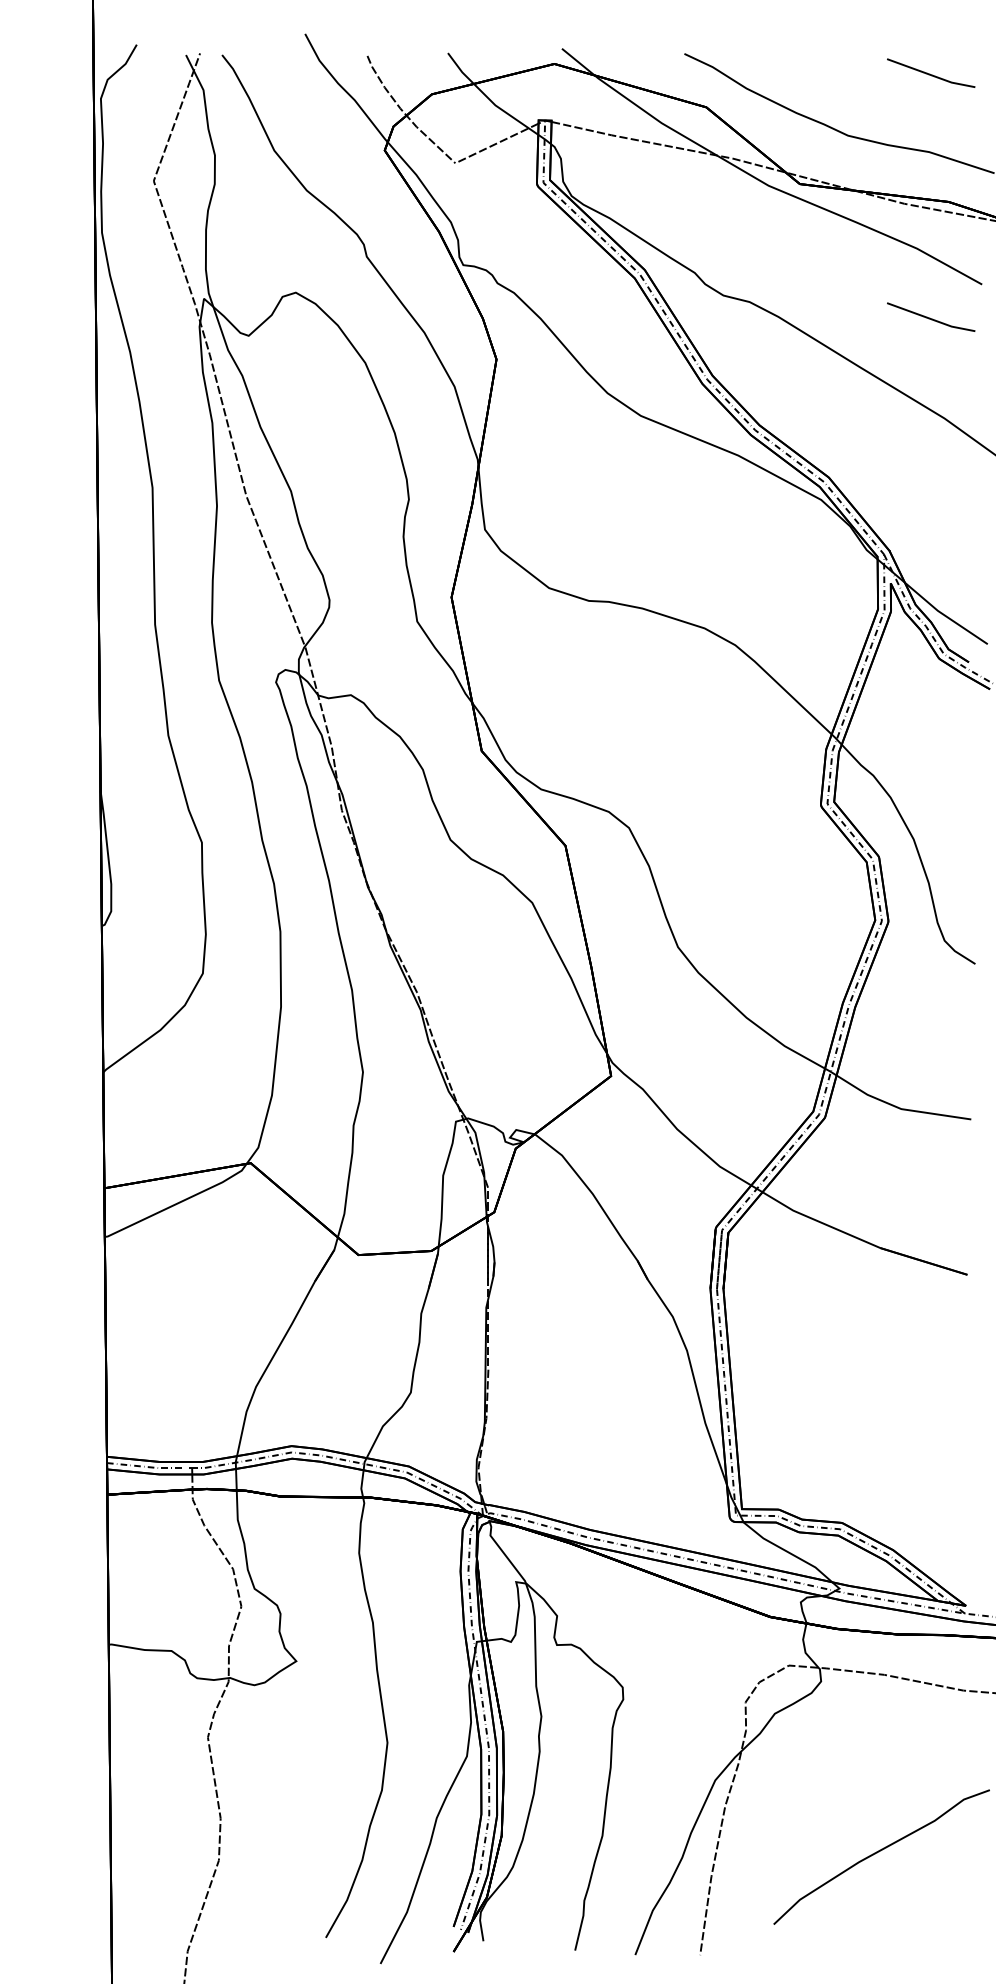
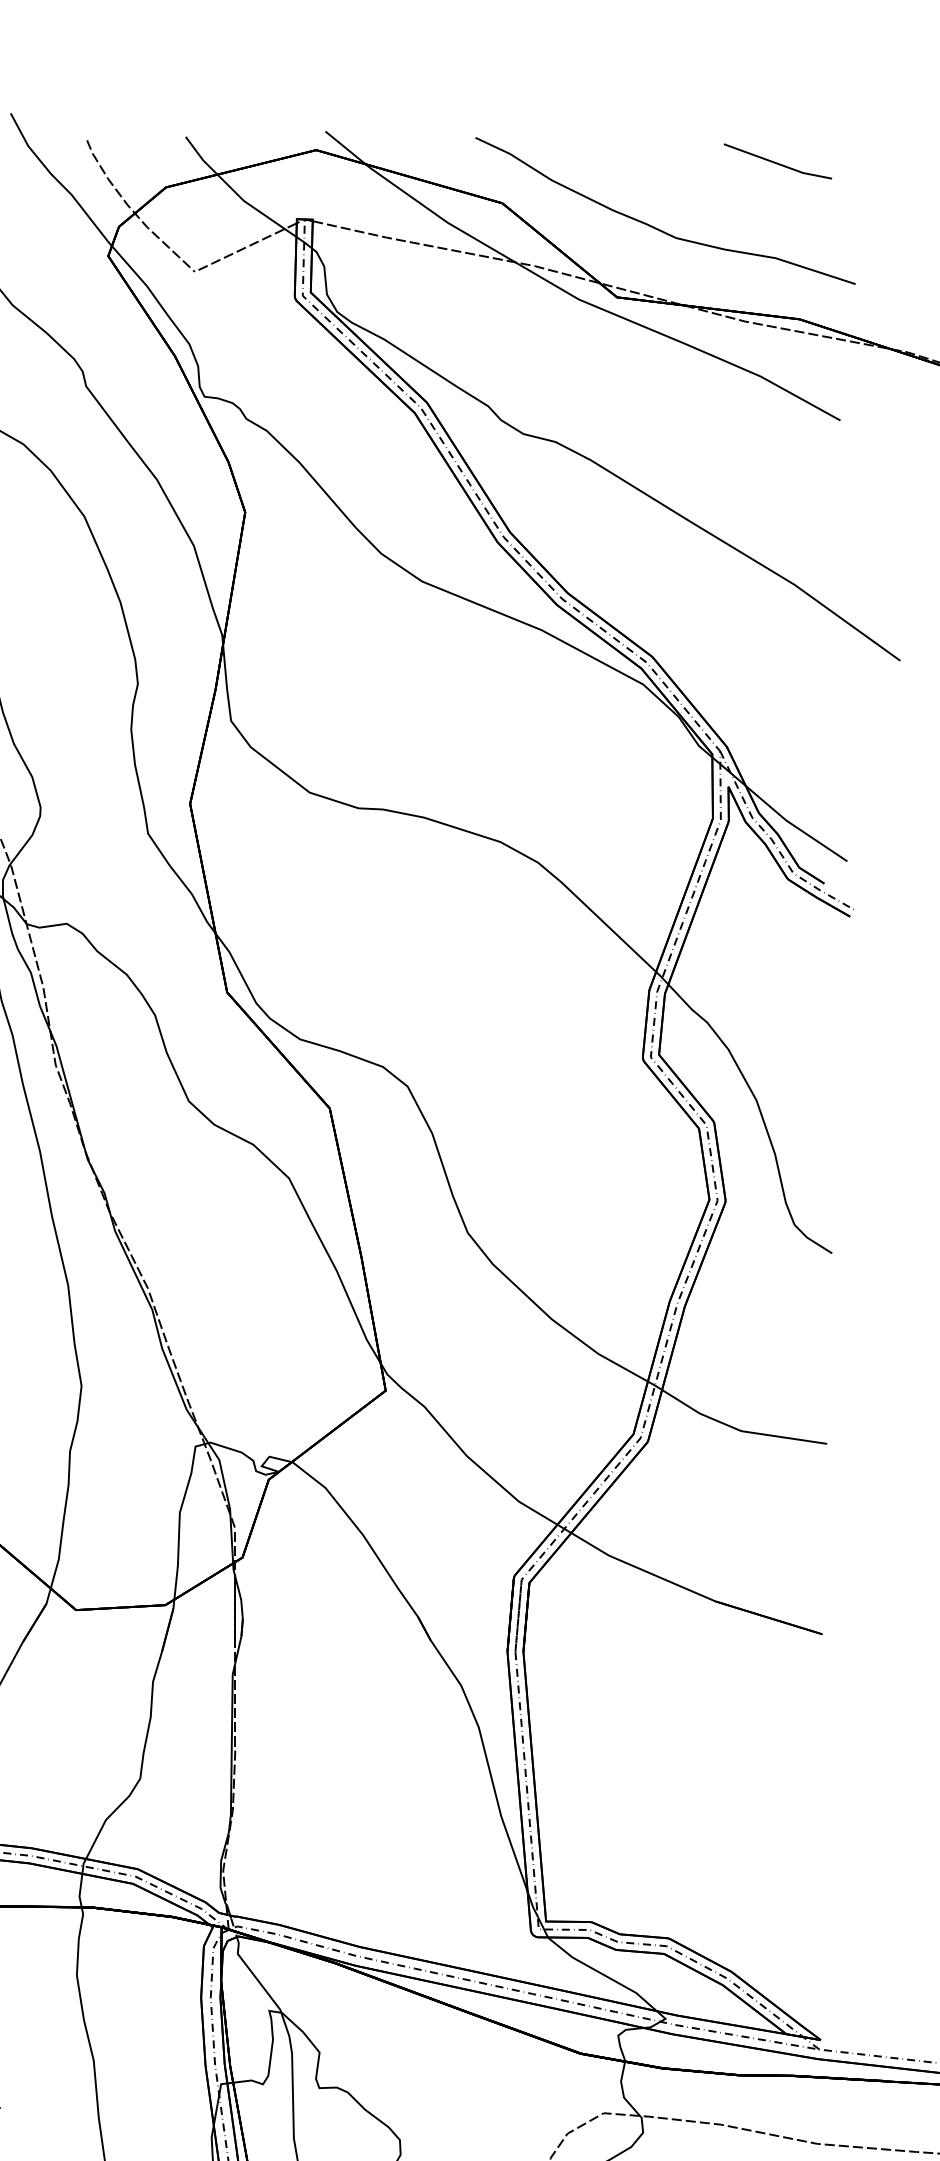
line: (930, 317) -> (777, 460), removed

